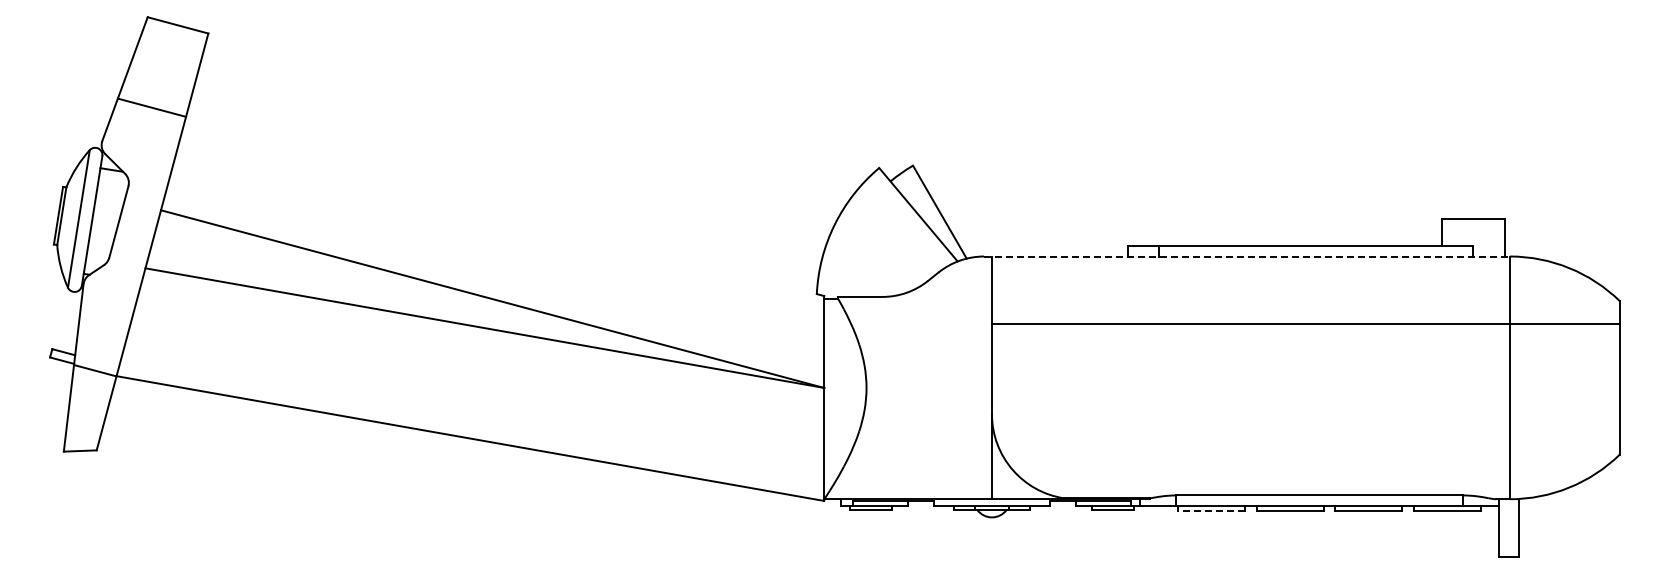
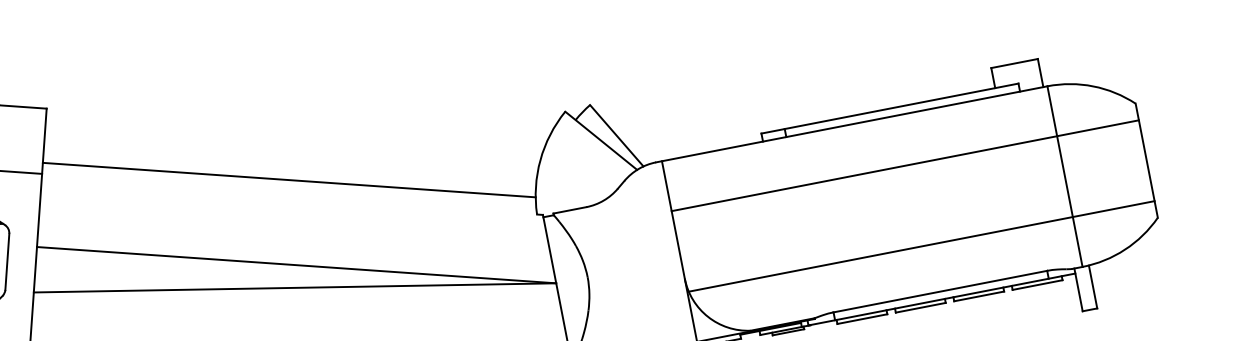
line: (504, 186) -> (289, 179), added
line: (1247, 256) -> (852, 124), dashed -> solid
line: (1306, 432) -> (921, 246), added
line: (1211, 511) -> (862, 319), dashed -> solid

